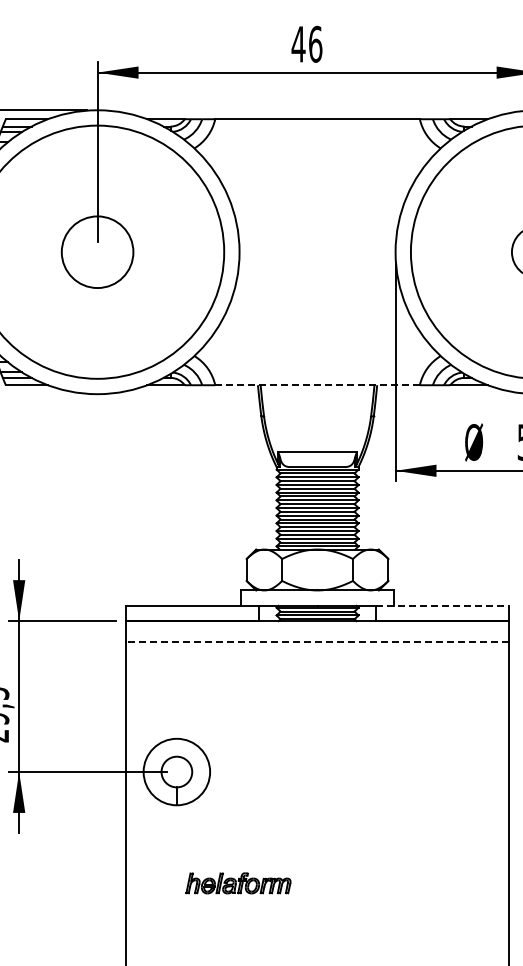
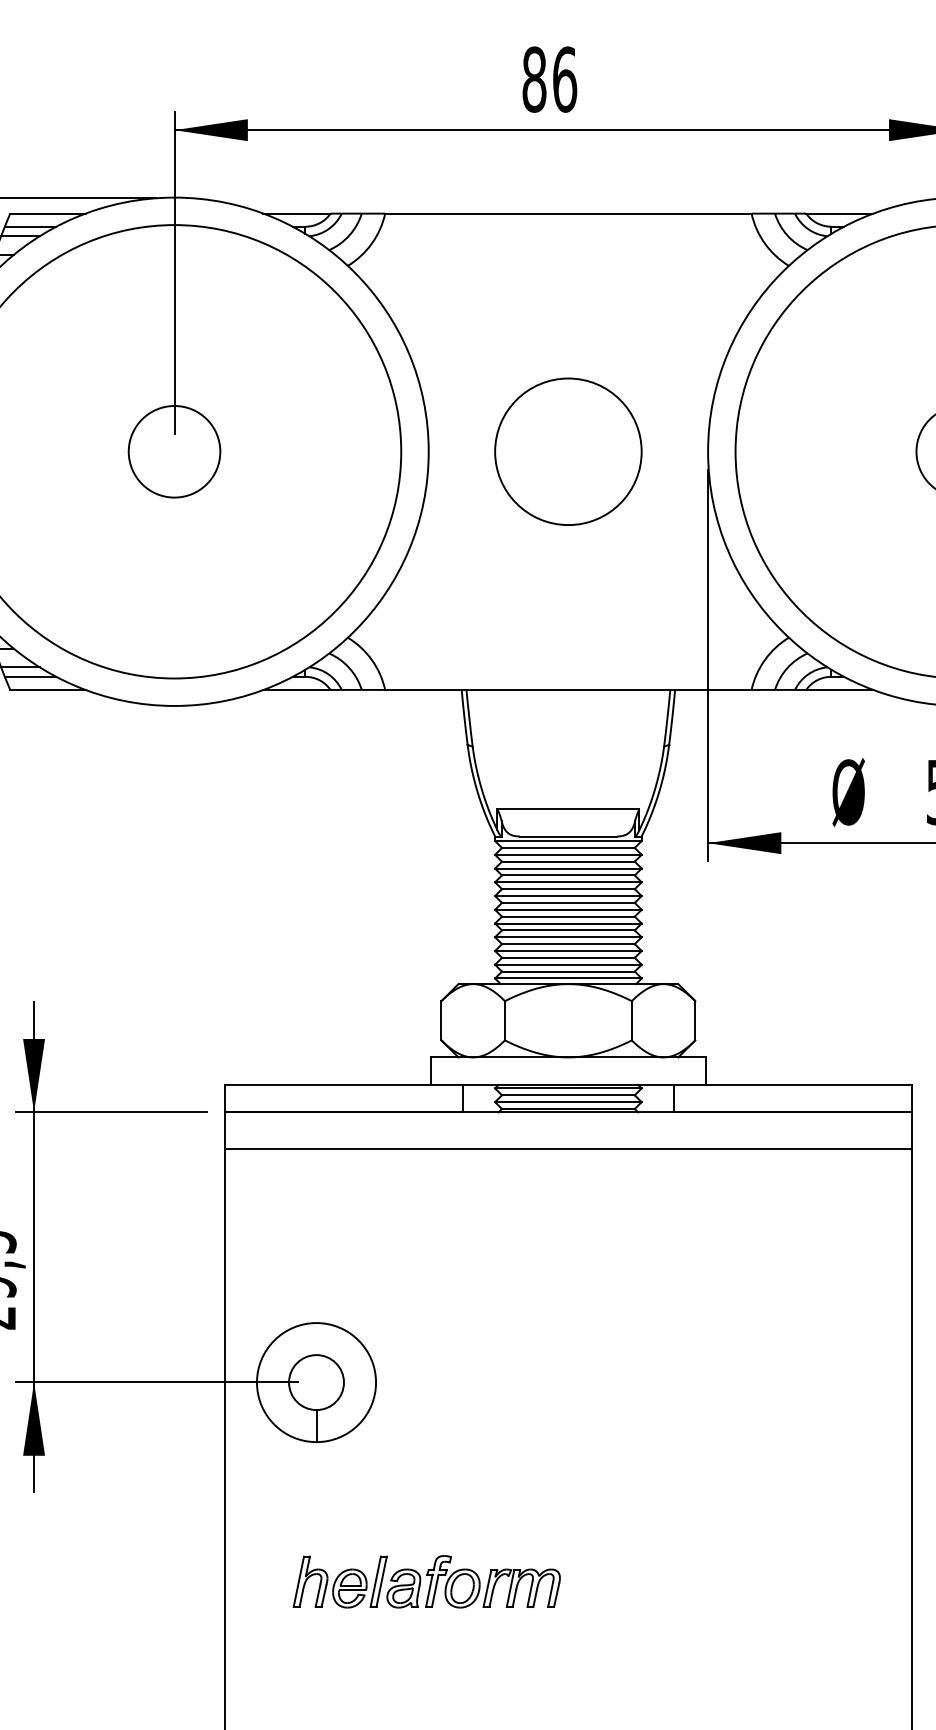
text: (298, 43) -> (534, 78), 46 -> 86
circle: (97, 251) -> (174, 450), size x0.71
circle: (317, 251) -> (568, 450), added
line: (318, 385) -> (570, 690), dashed -> solid
line: (442, 605) -> (792, 1084), dashed -> solid
line: (317, 641) -> (568, 1148), dashed -> solid
part: (238, 883) -> (426, 1582), size x1.43

